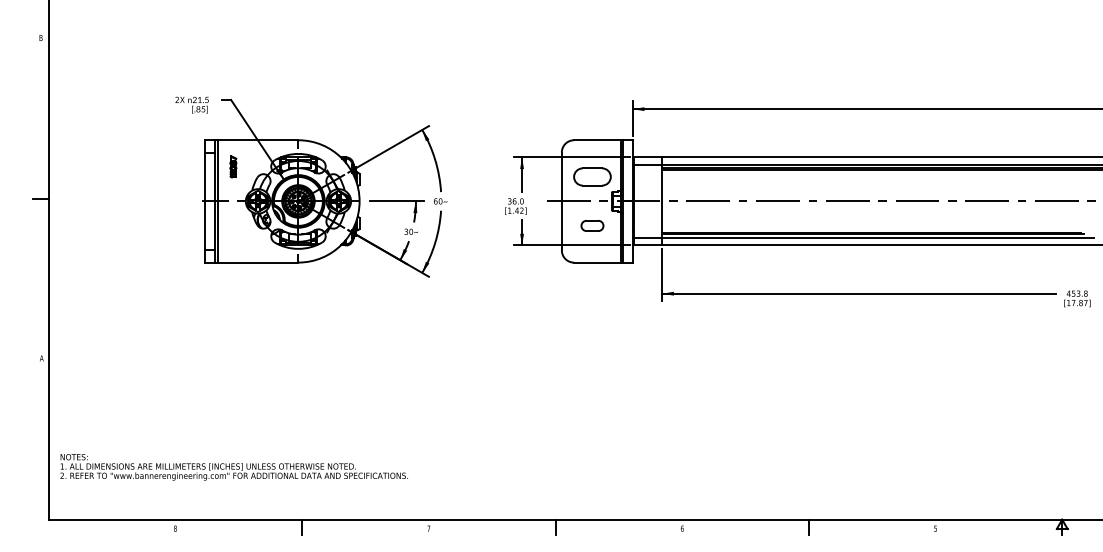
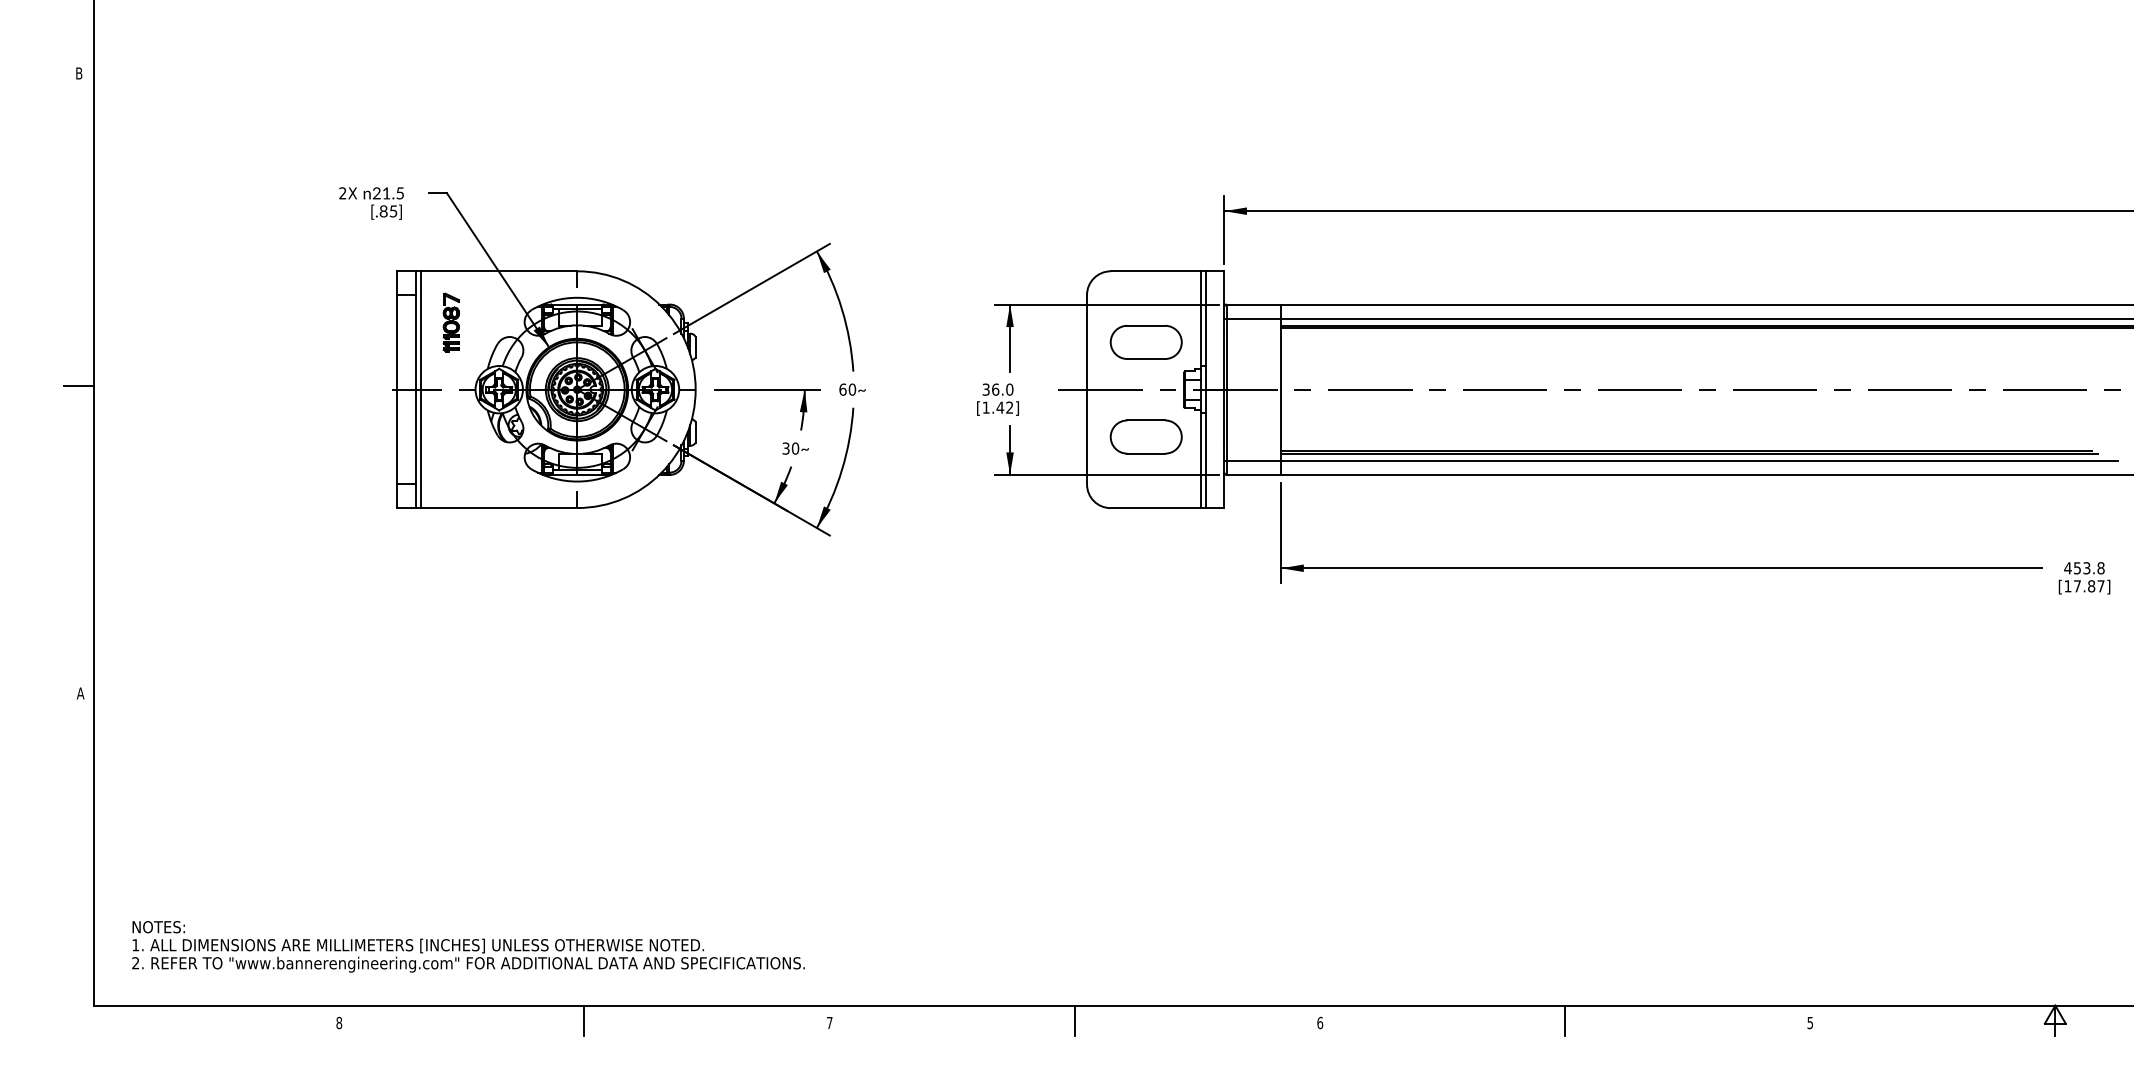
part: (233, 166) -> (451, 322), size x1.43
part: (592, 225) -> (1146, 436), size x1.67
text: (233, 467) -> (467, 947), moved

